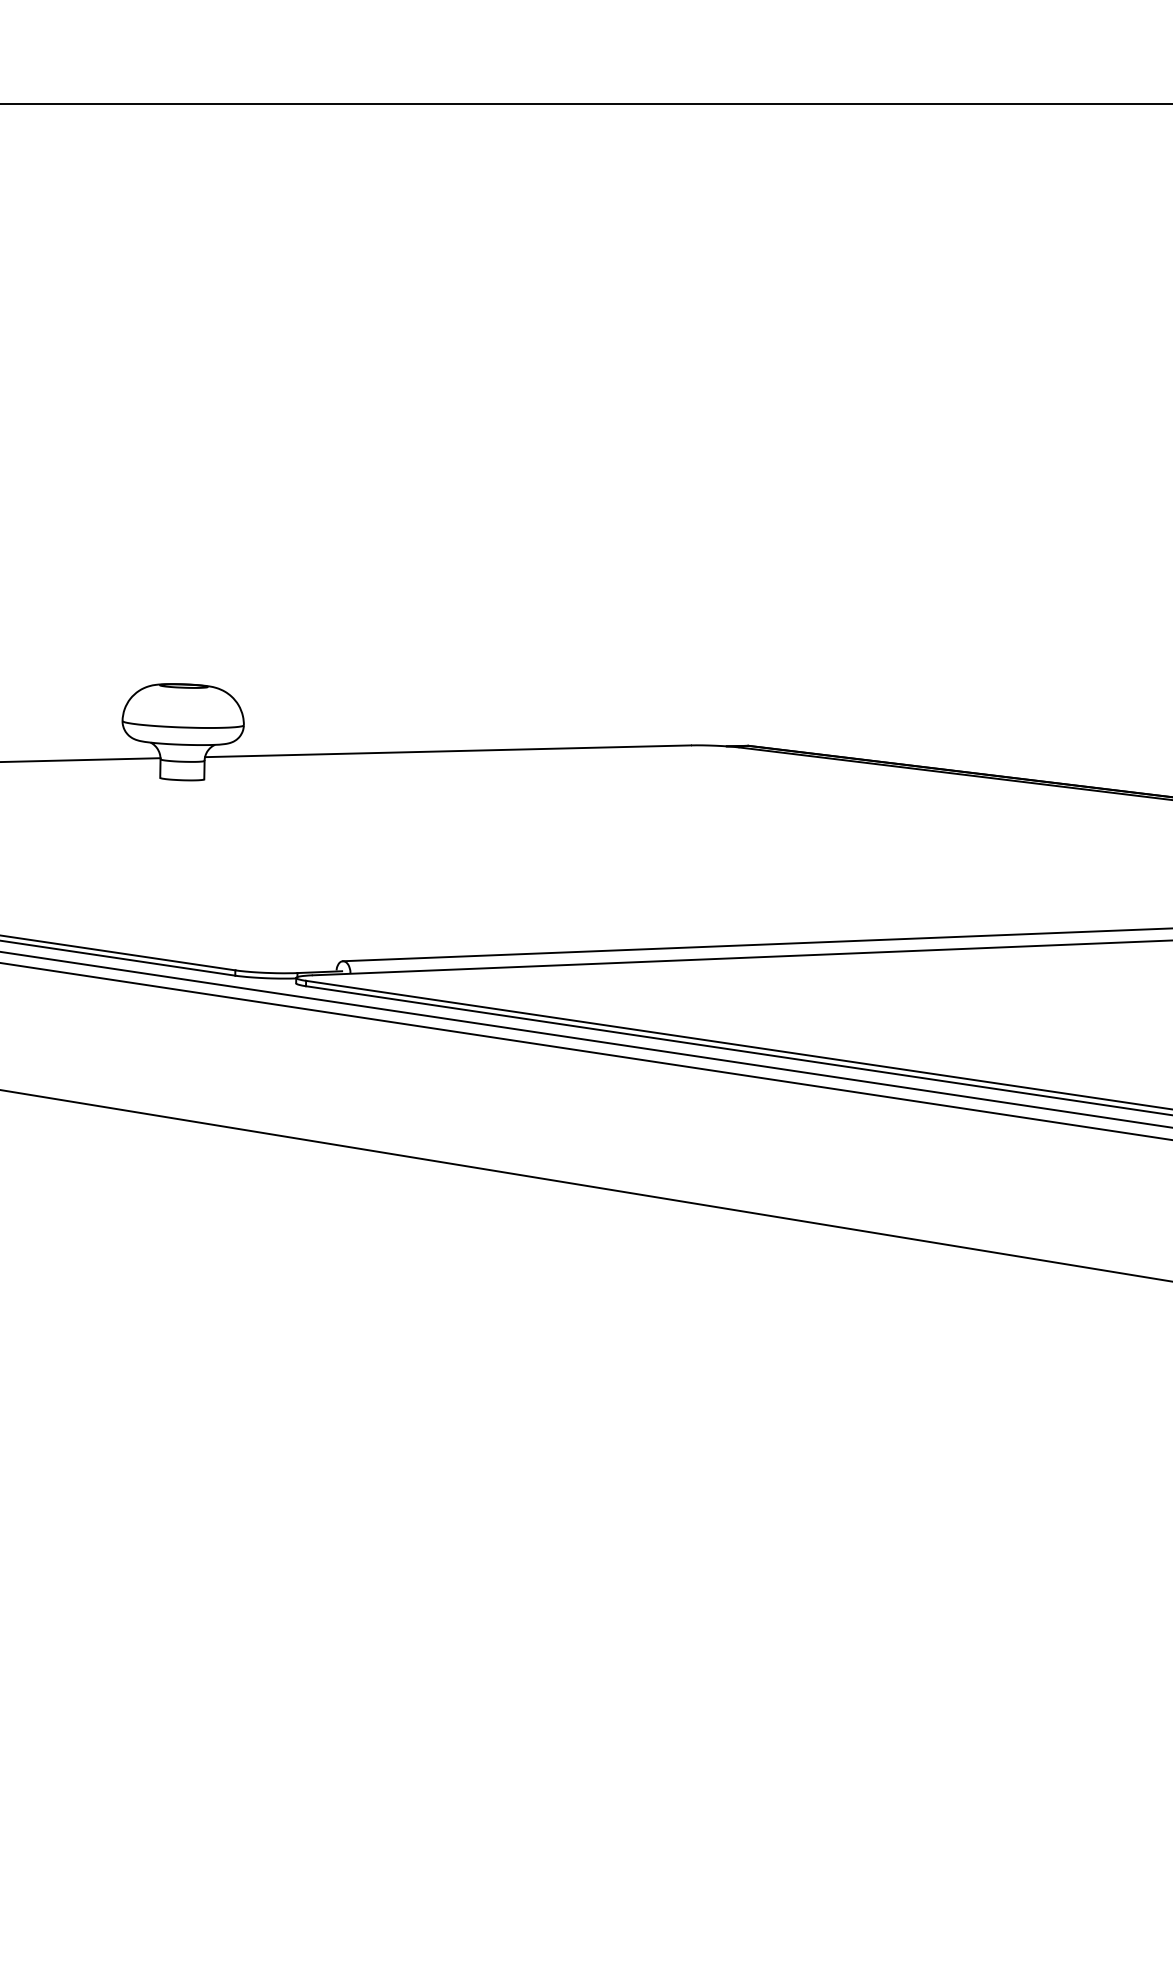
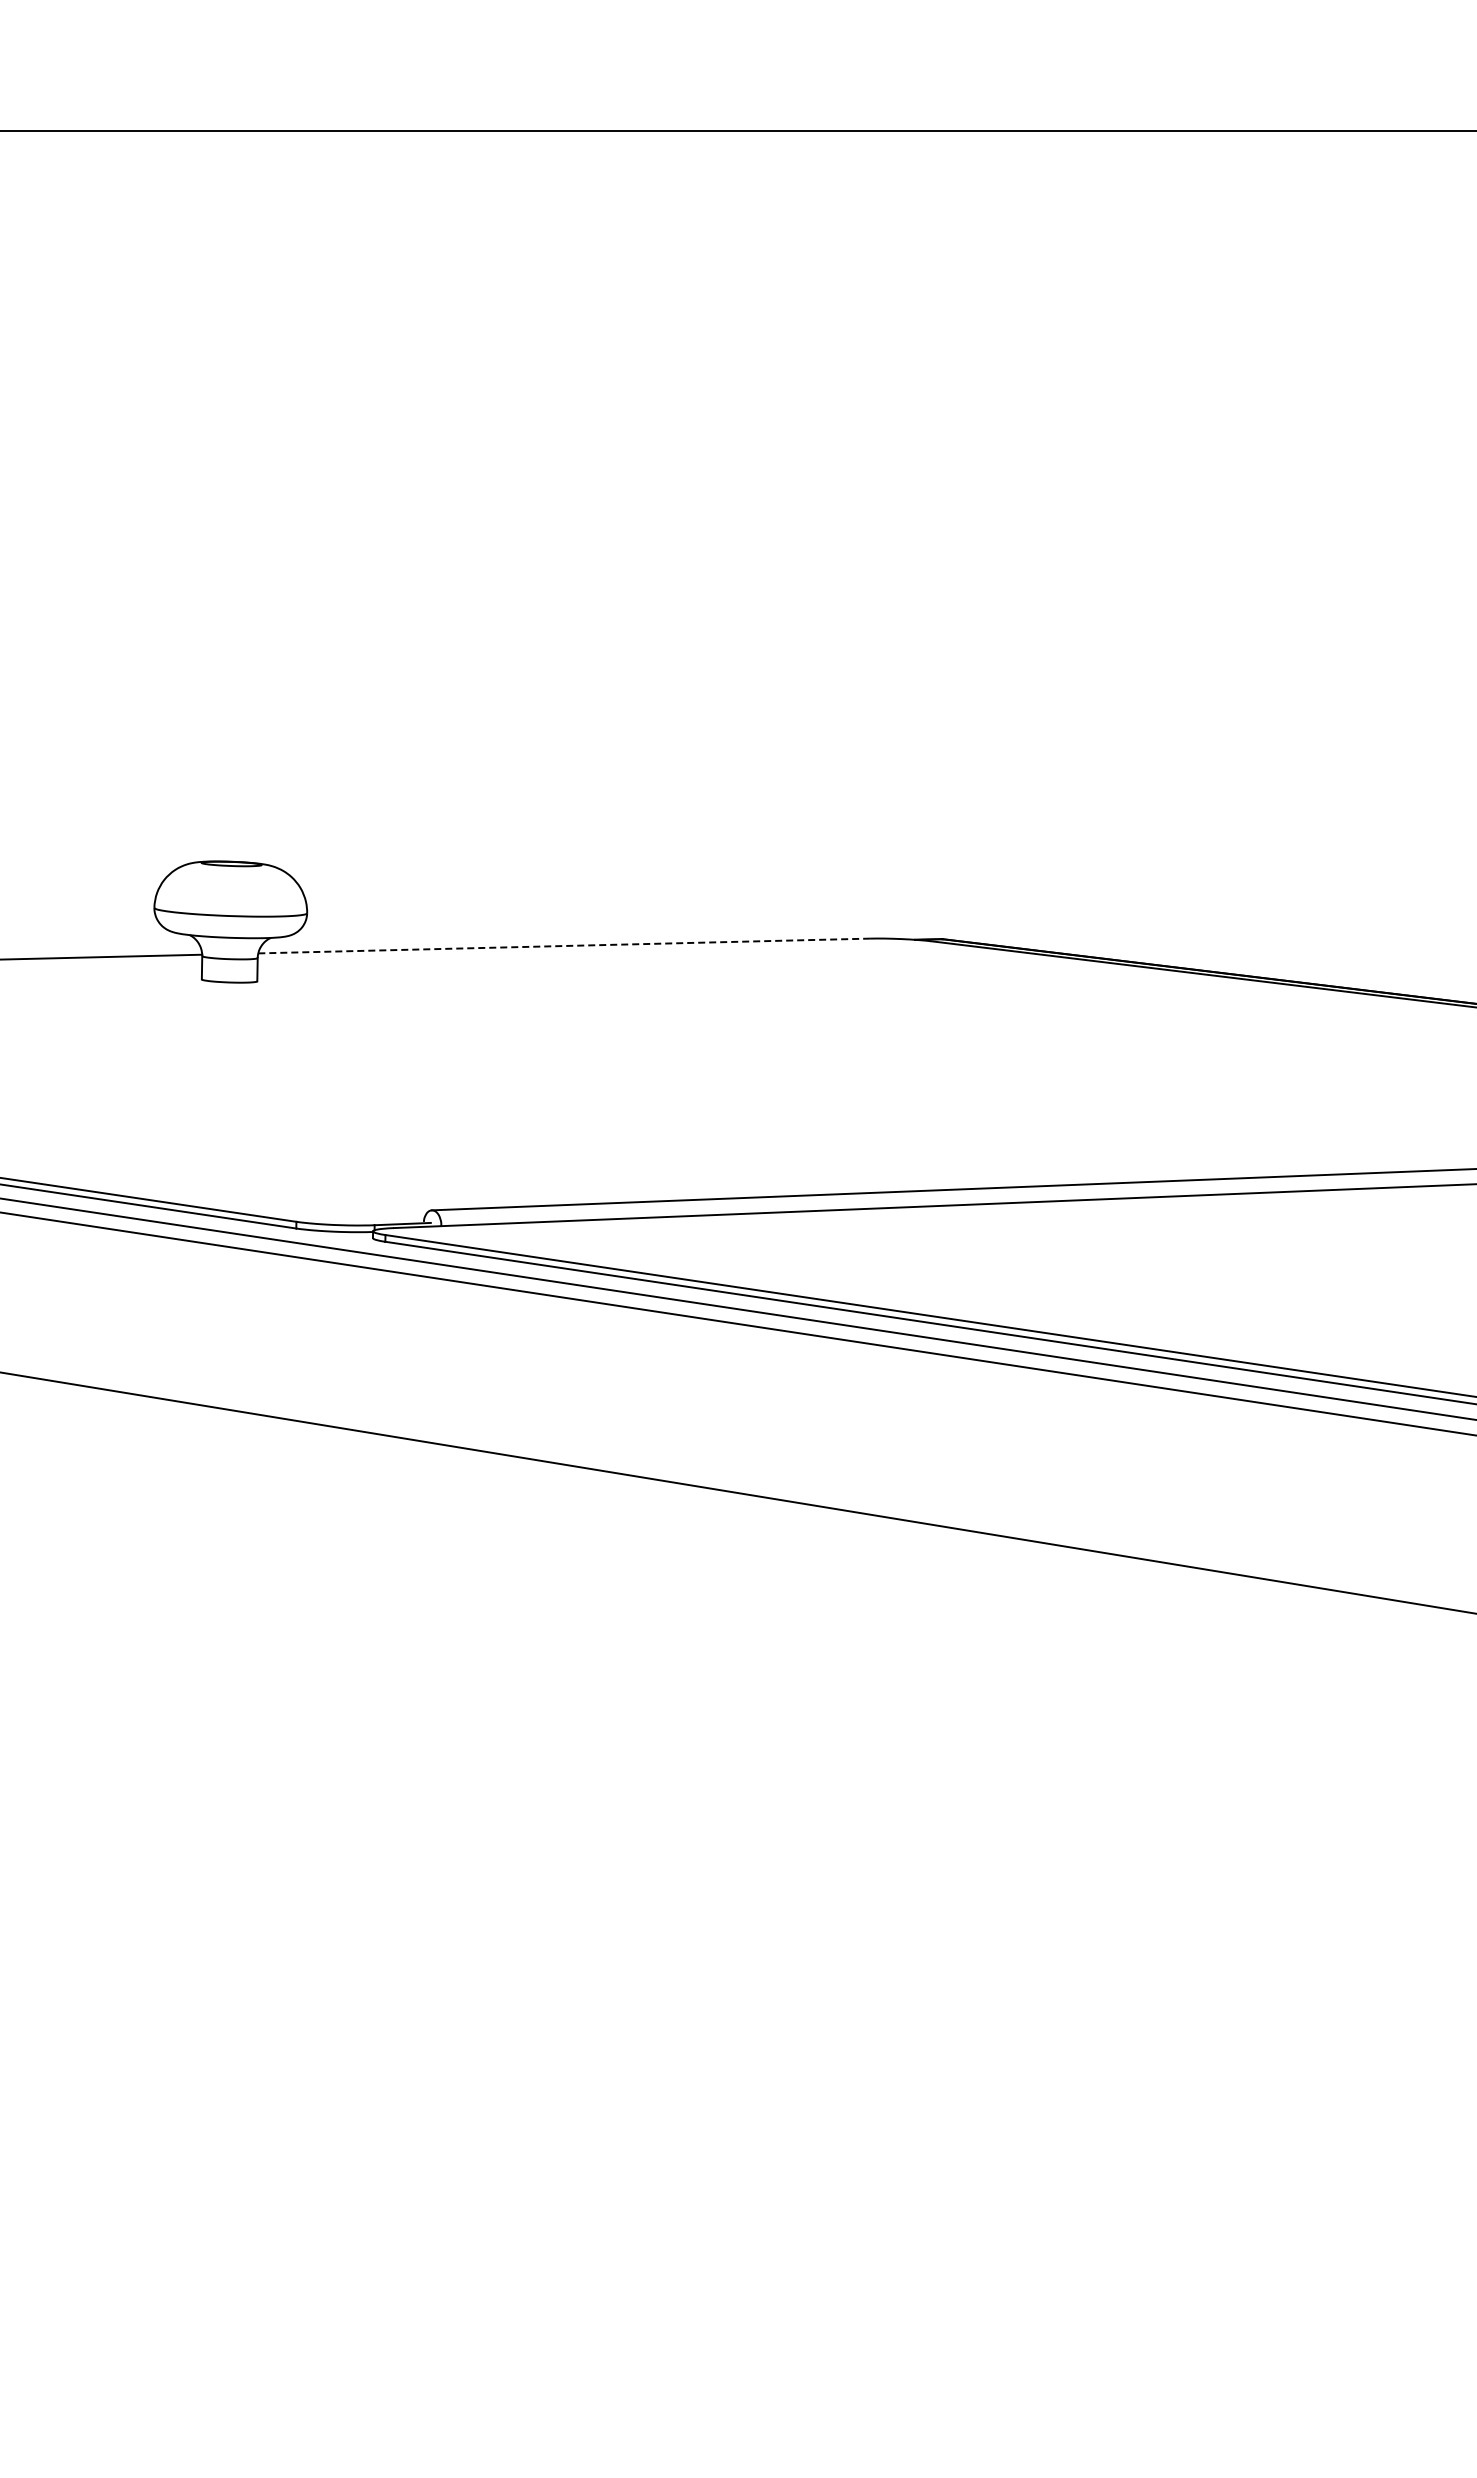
line: (448, 751) -> (564, 946), solid -> dashed

